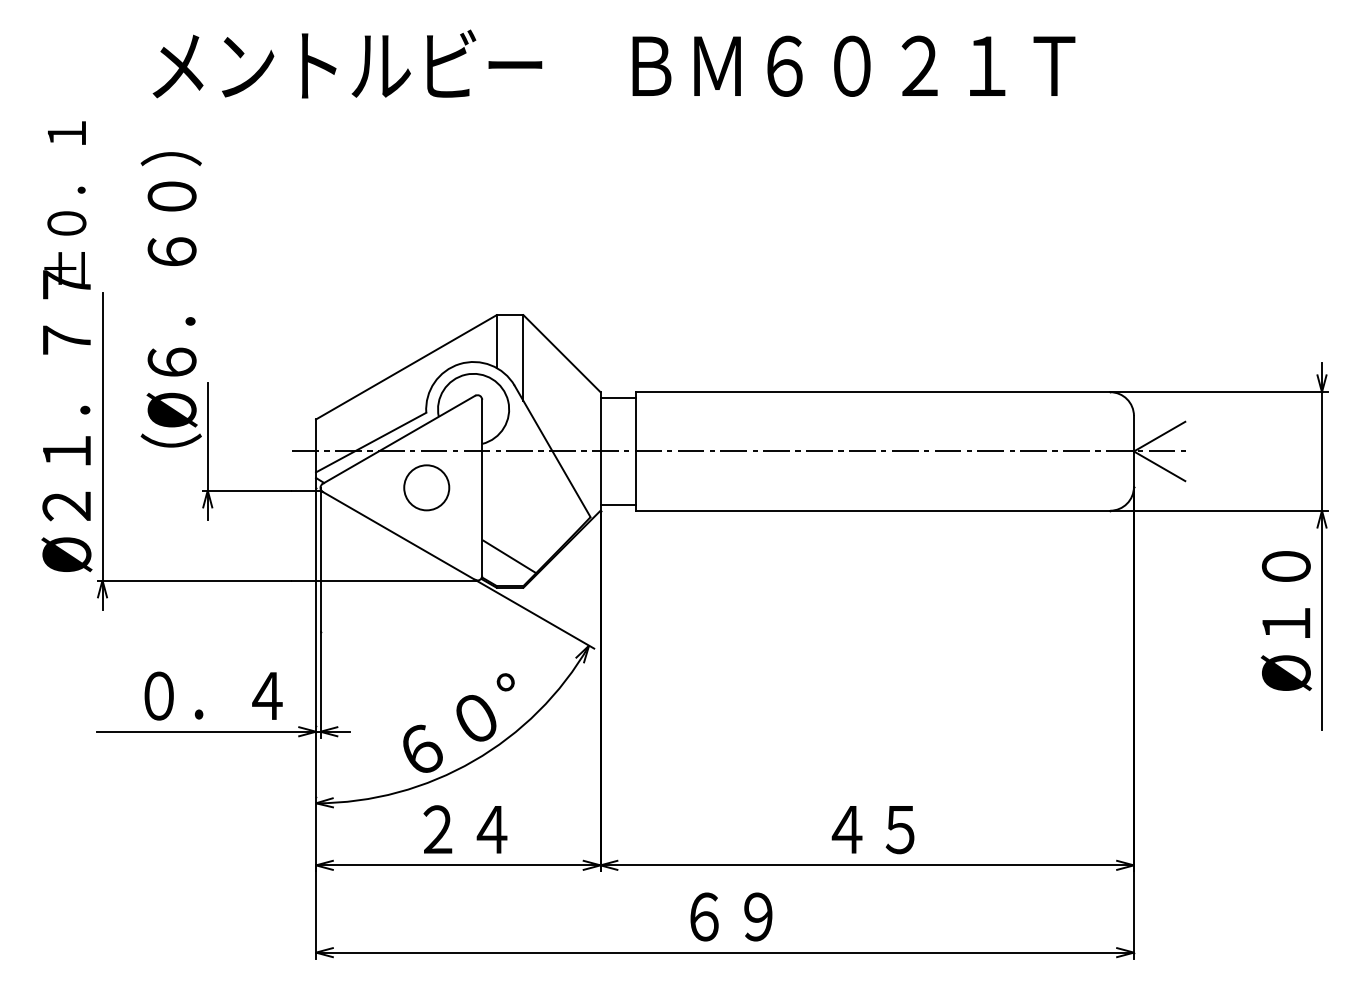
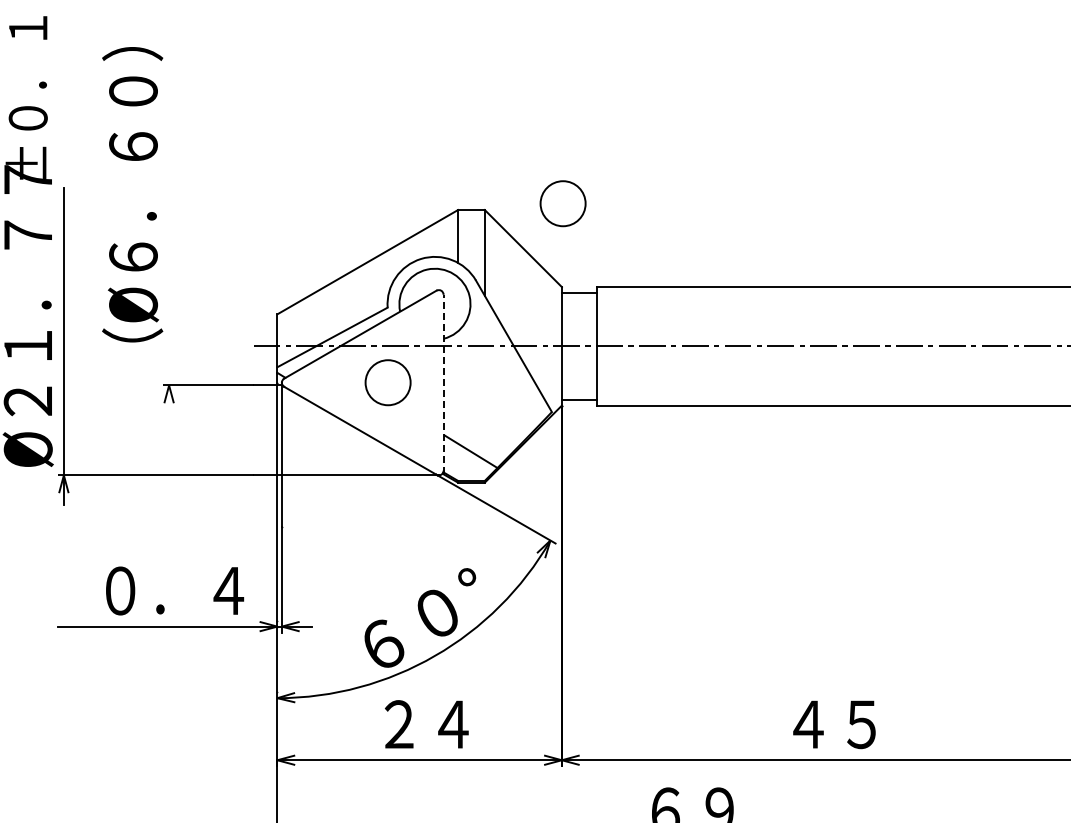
circle: (601, 308) -> (562, 203), added
line: (207, 451) -> (168, 346), removed
line: (482, 489) -> (443, 384), solid -> dashed

